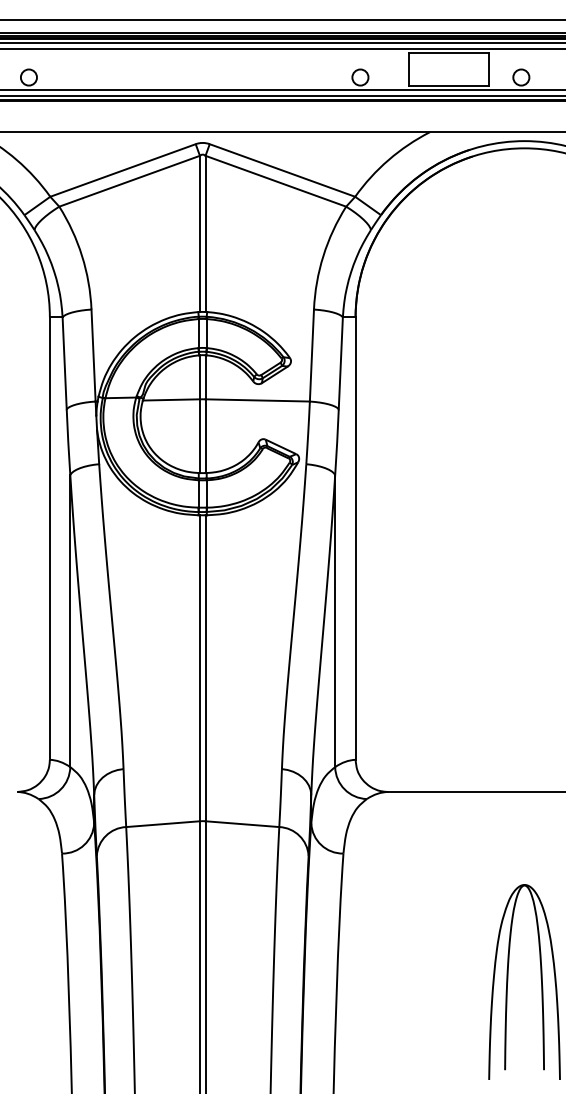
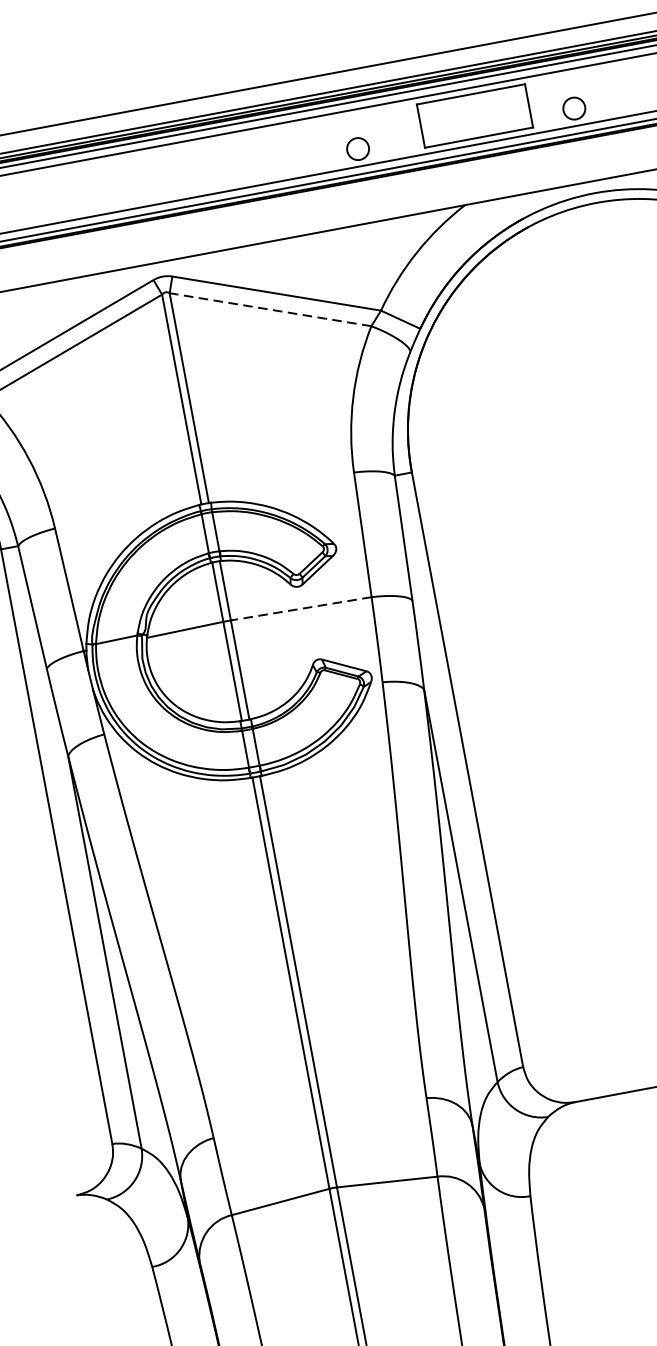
line: (275, 181) -> (270, 310), solid -> dashed
line: (257, 400) -> (300, 608), solid -> dashed

